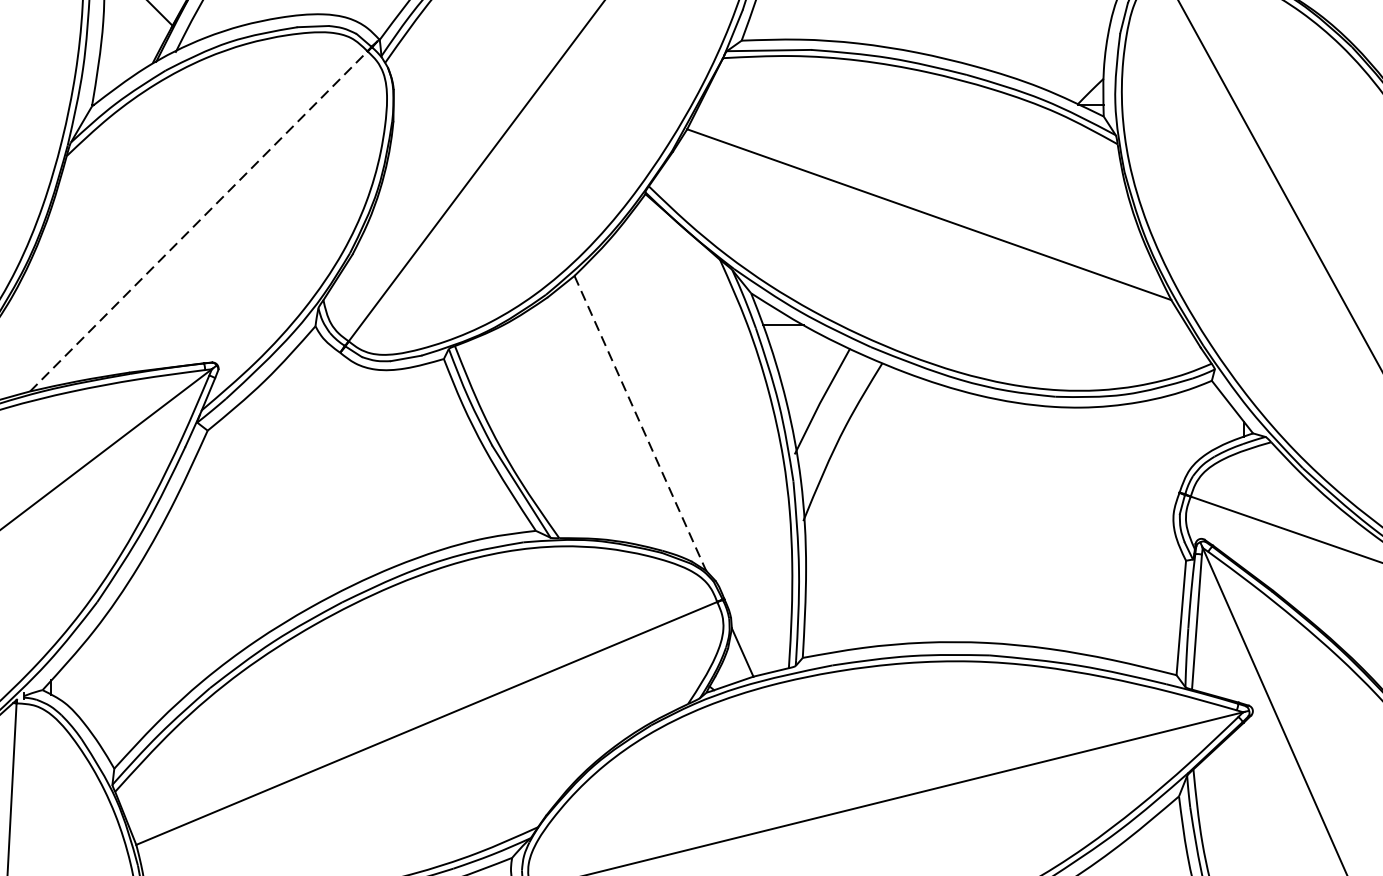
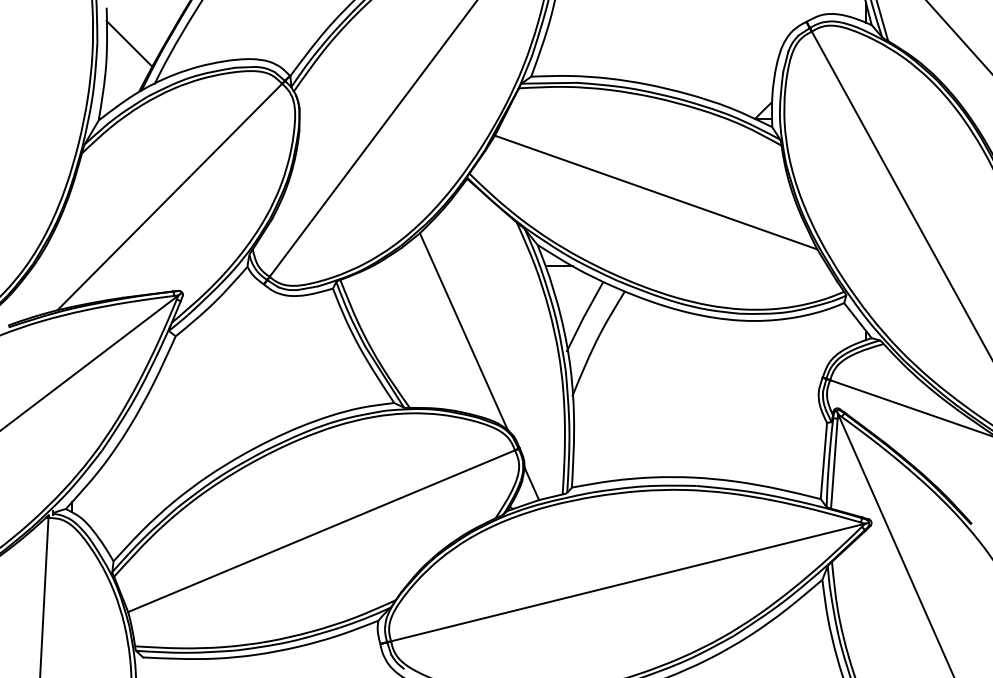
line: (199, 220) -> (170, 196), dashed -> solid
line: (639, 423) -> (463, 331), dashed -> solid

